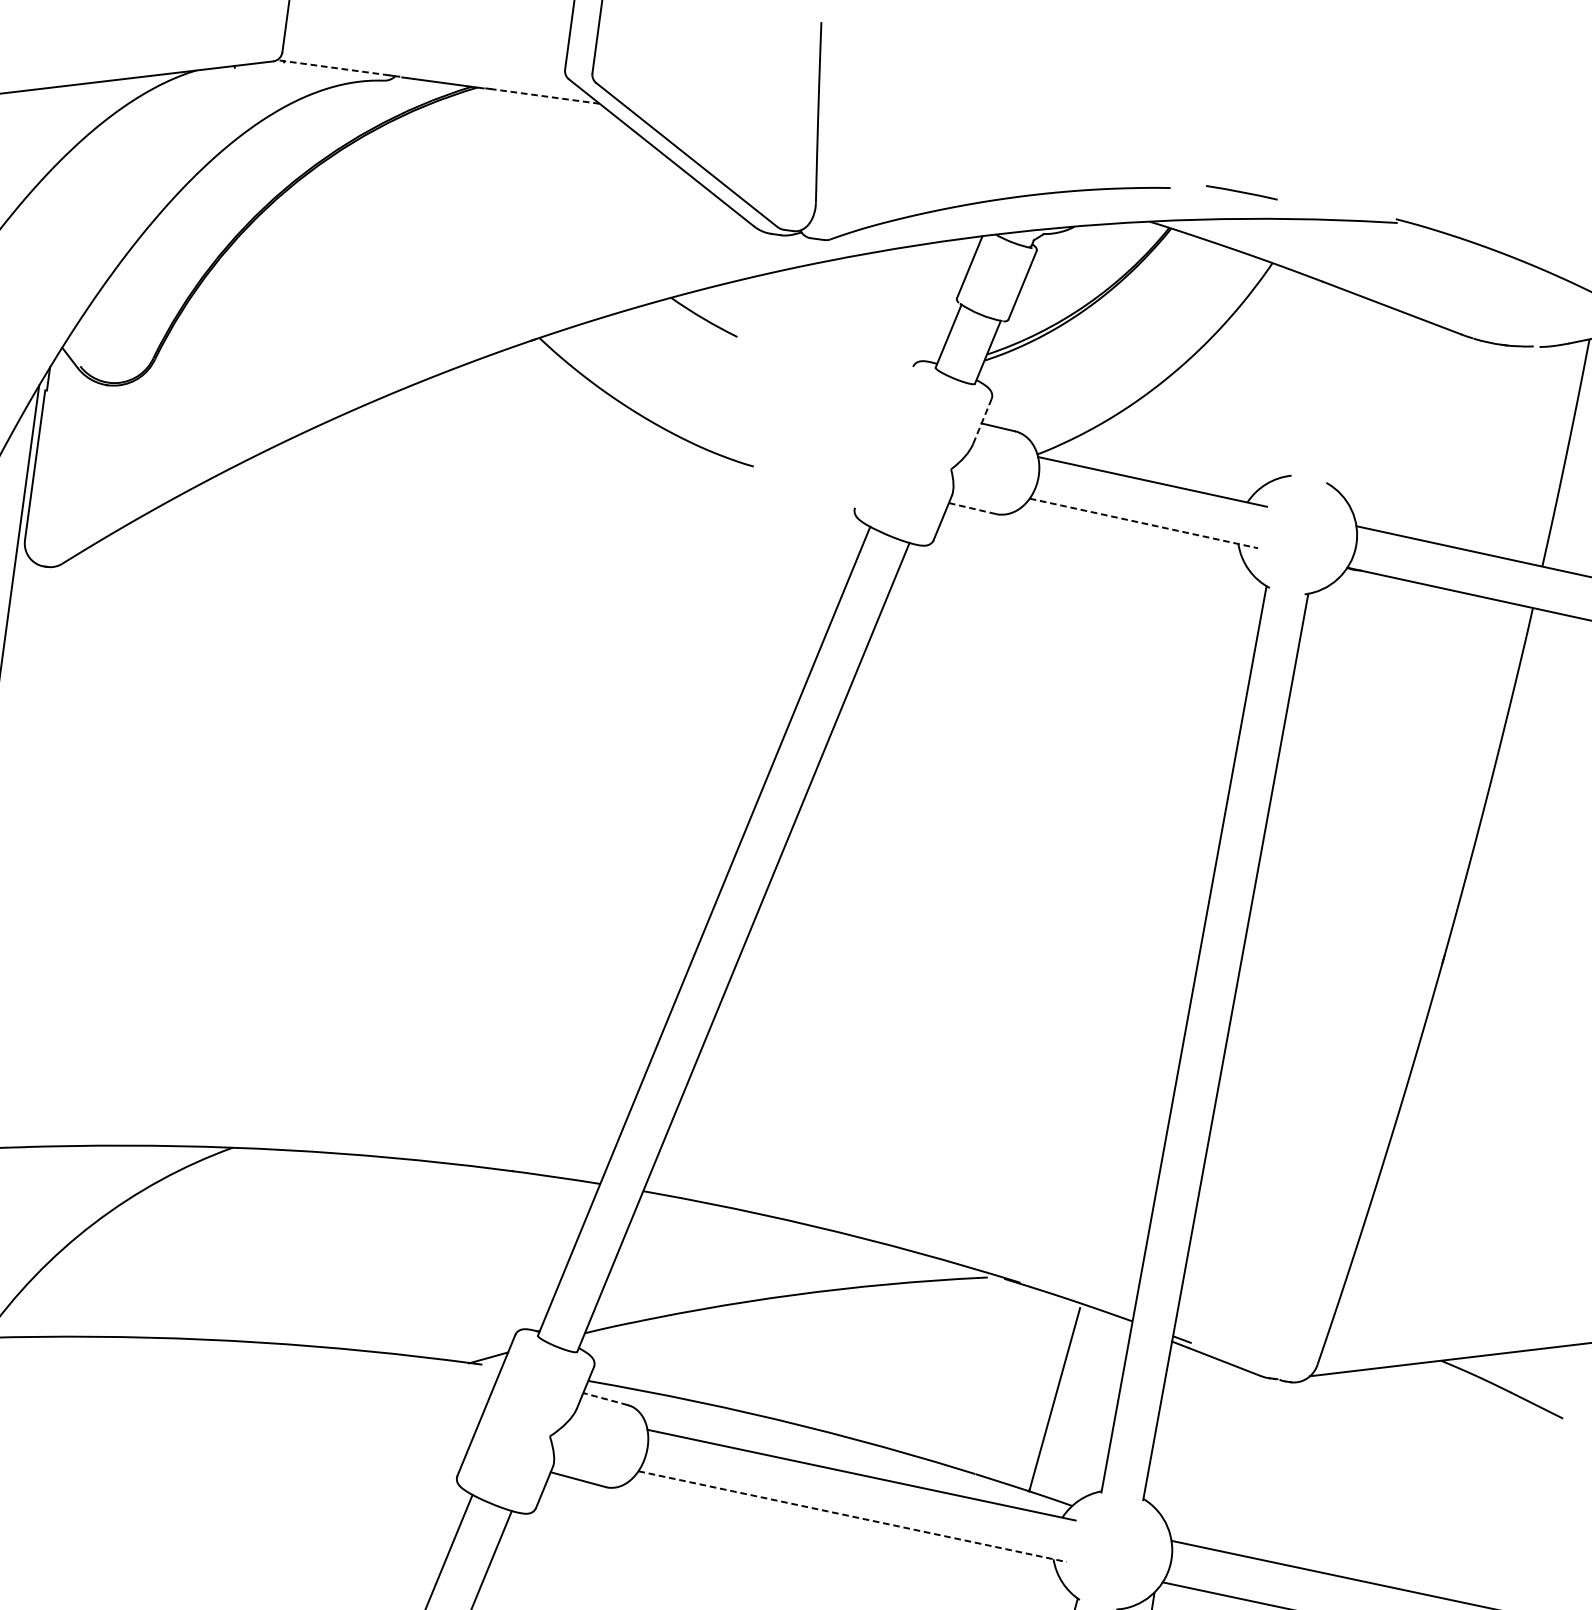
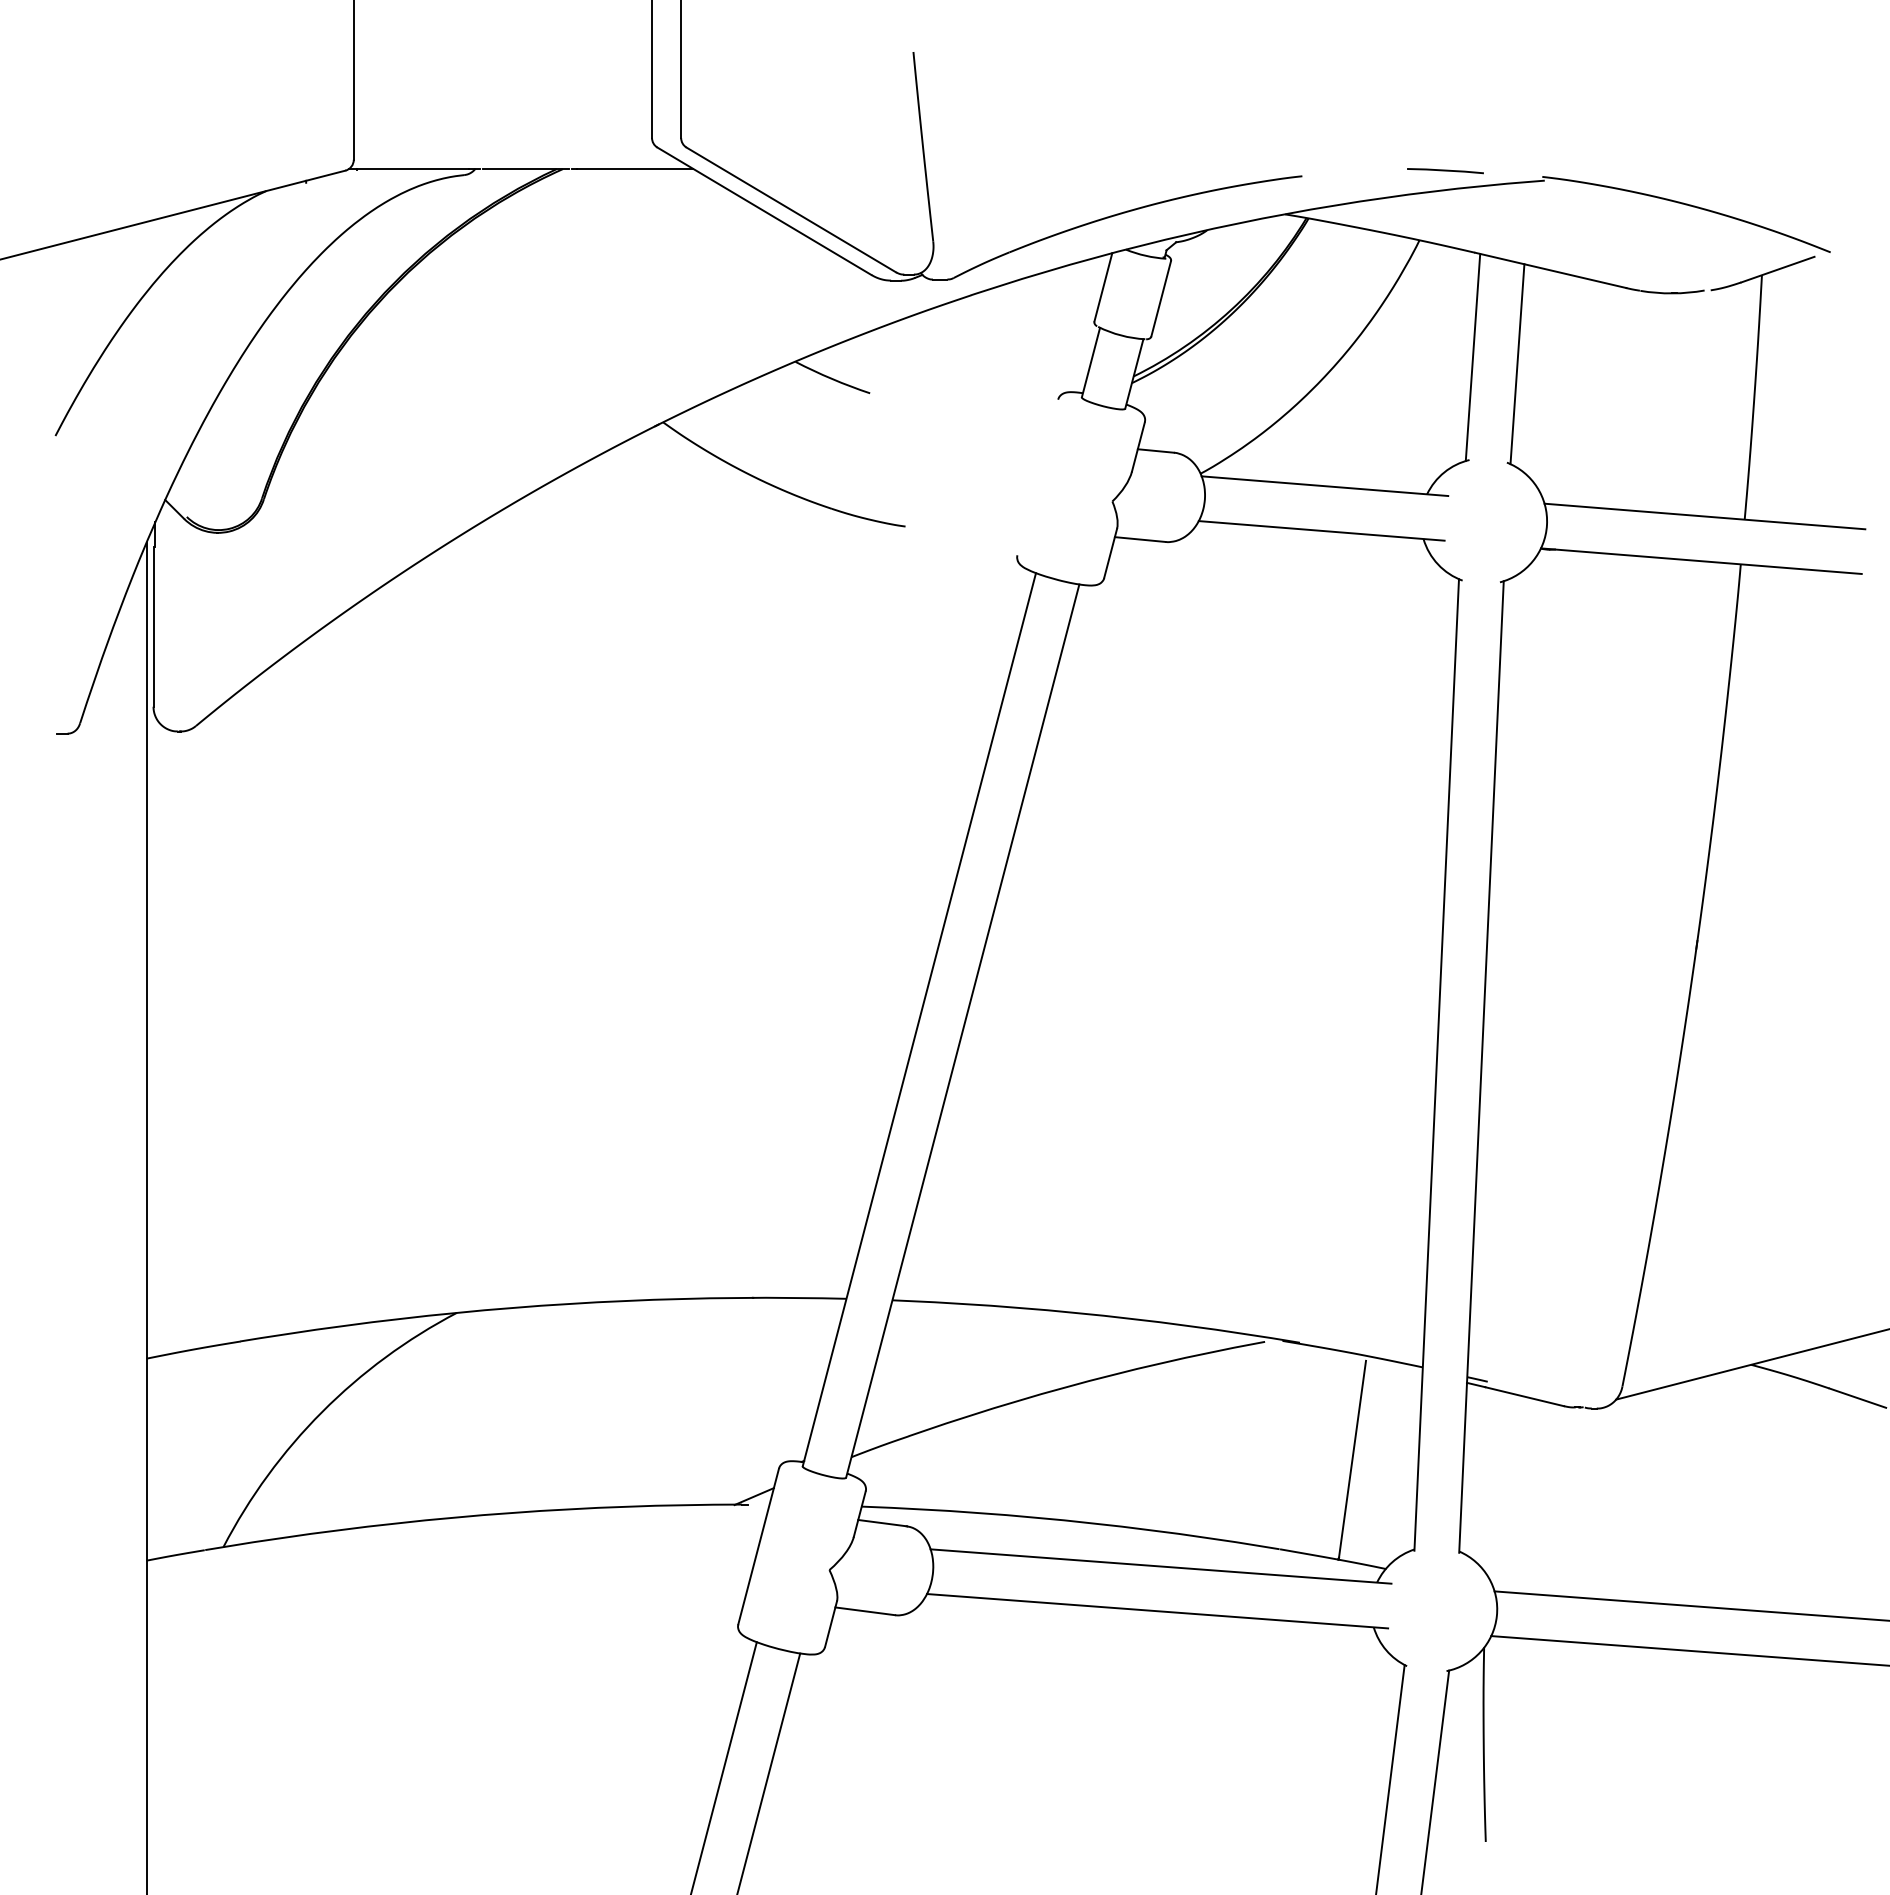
line: (333, 67) -> (409, 168), dashed -> solid
line: (545, 96) -> (635, 168), dashed -> solid
line: (1241, 193) -> (1445, 171), moved
line: (1307, 379) -> (1472, 357), added
line: (1348, 392) -> (1517, 364), added
line: (982, 420) -> (1138, 446), dashed -> solid
line: (972, 508) -> (1140, 539), dashed -> solid
line: (1144, 523) -> (1322, 530), dashed -> solid
line: (604, 1399) -> (881, 1523), dashed -> solid
line: (853, 1517) -> (1158, 1611), dashed -> solid

